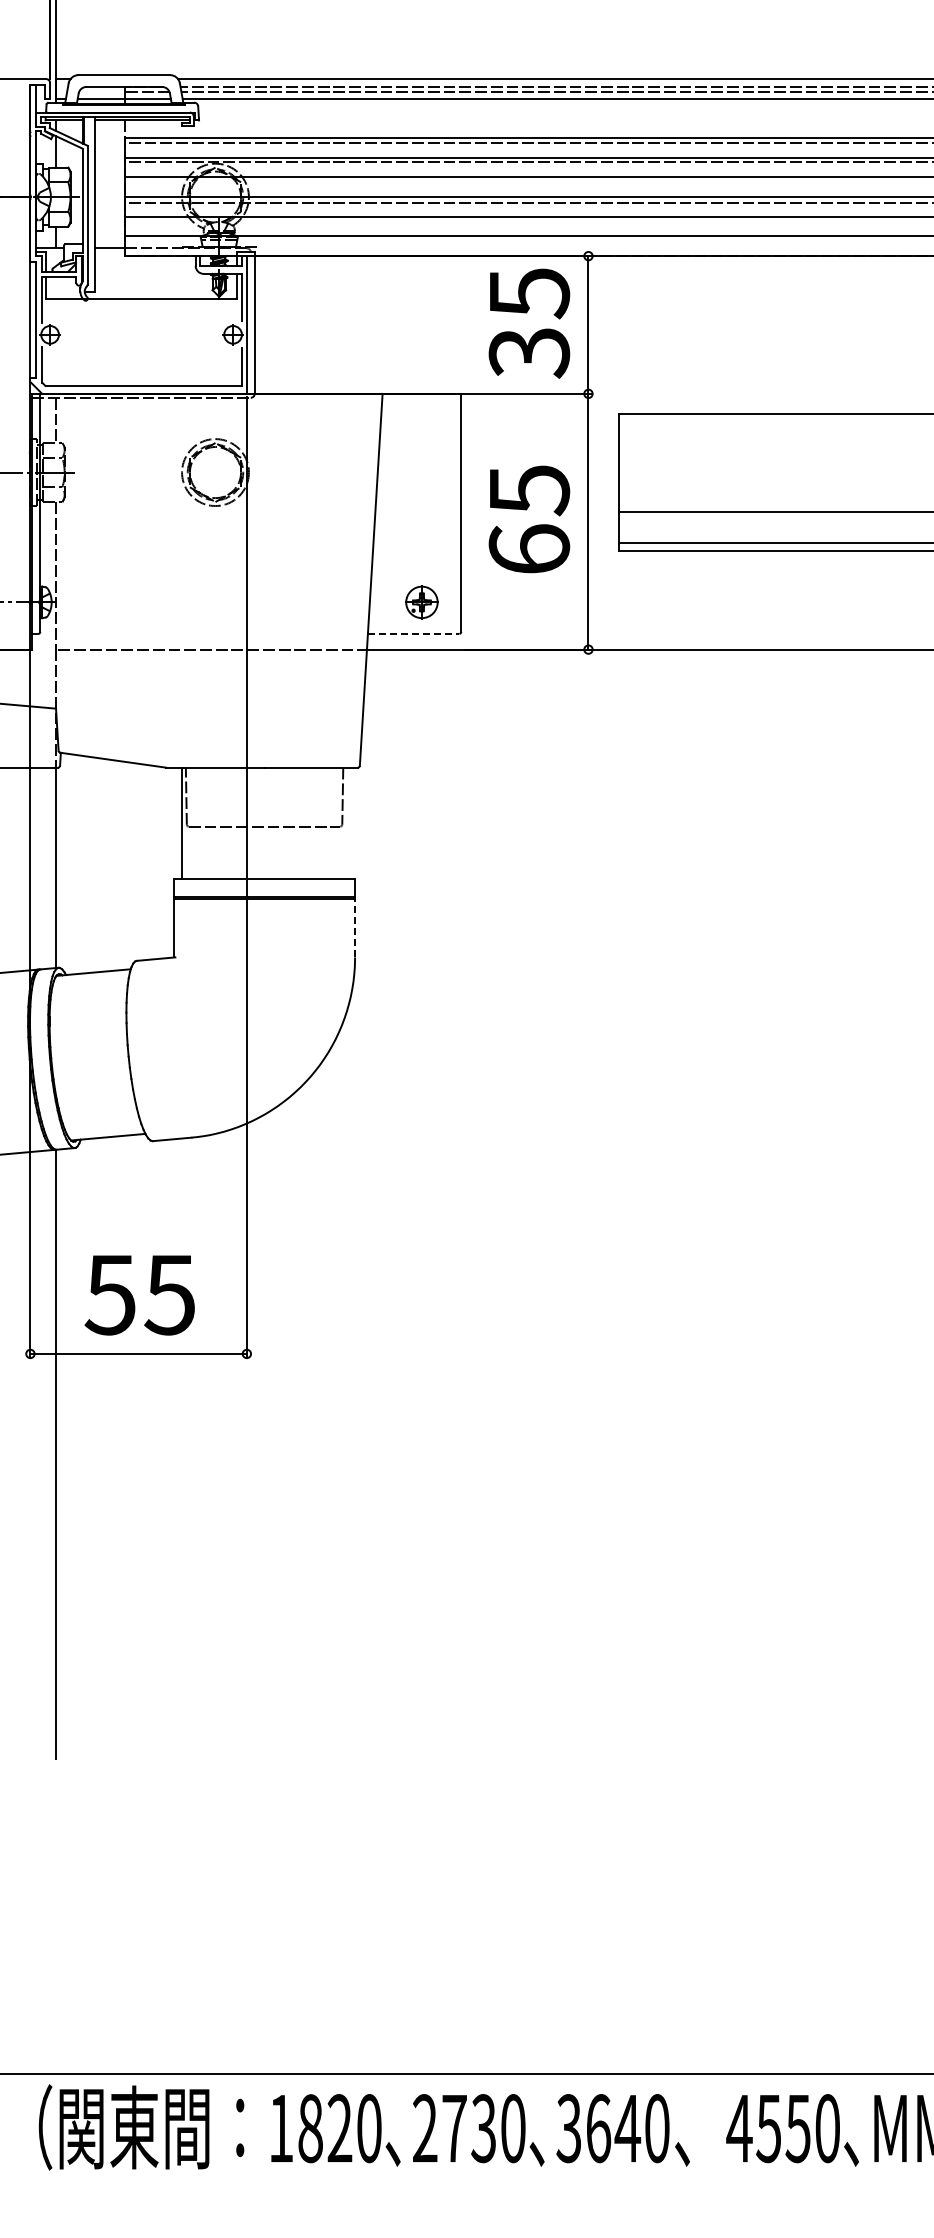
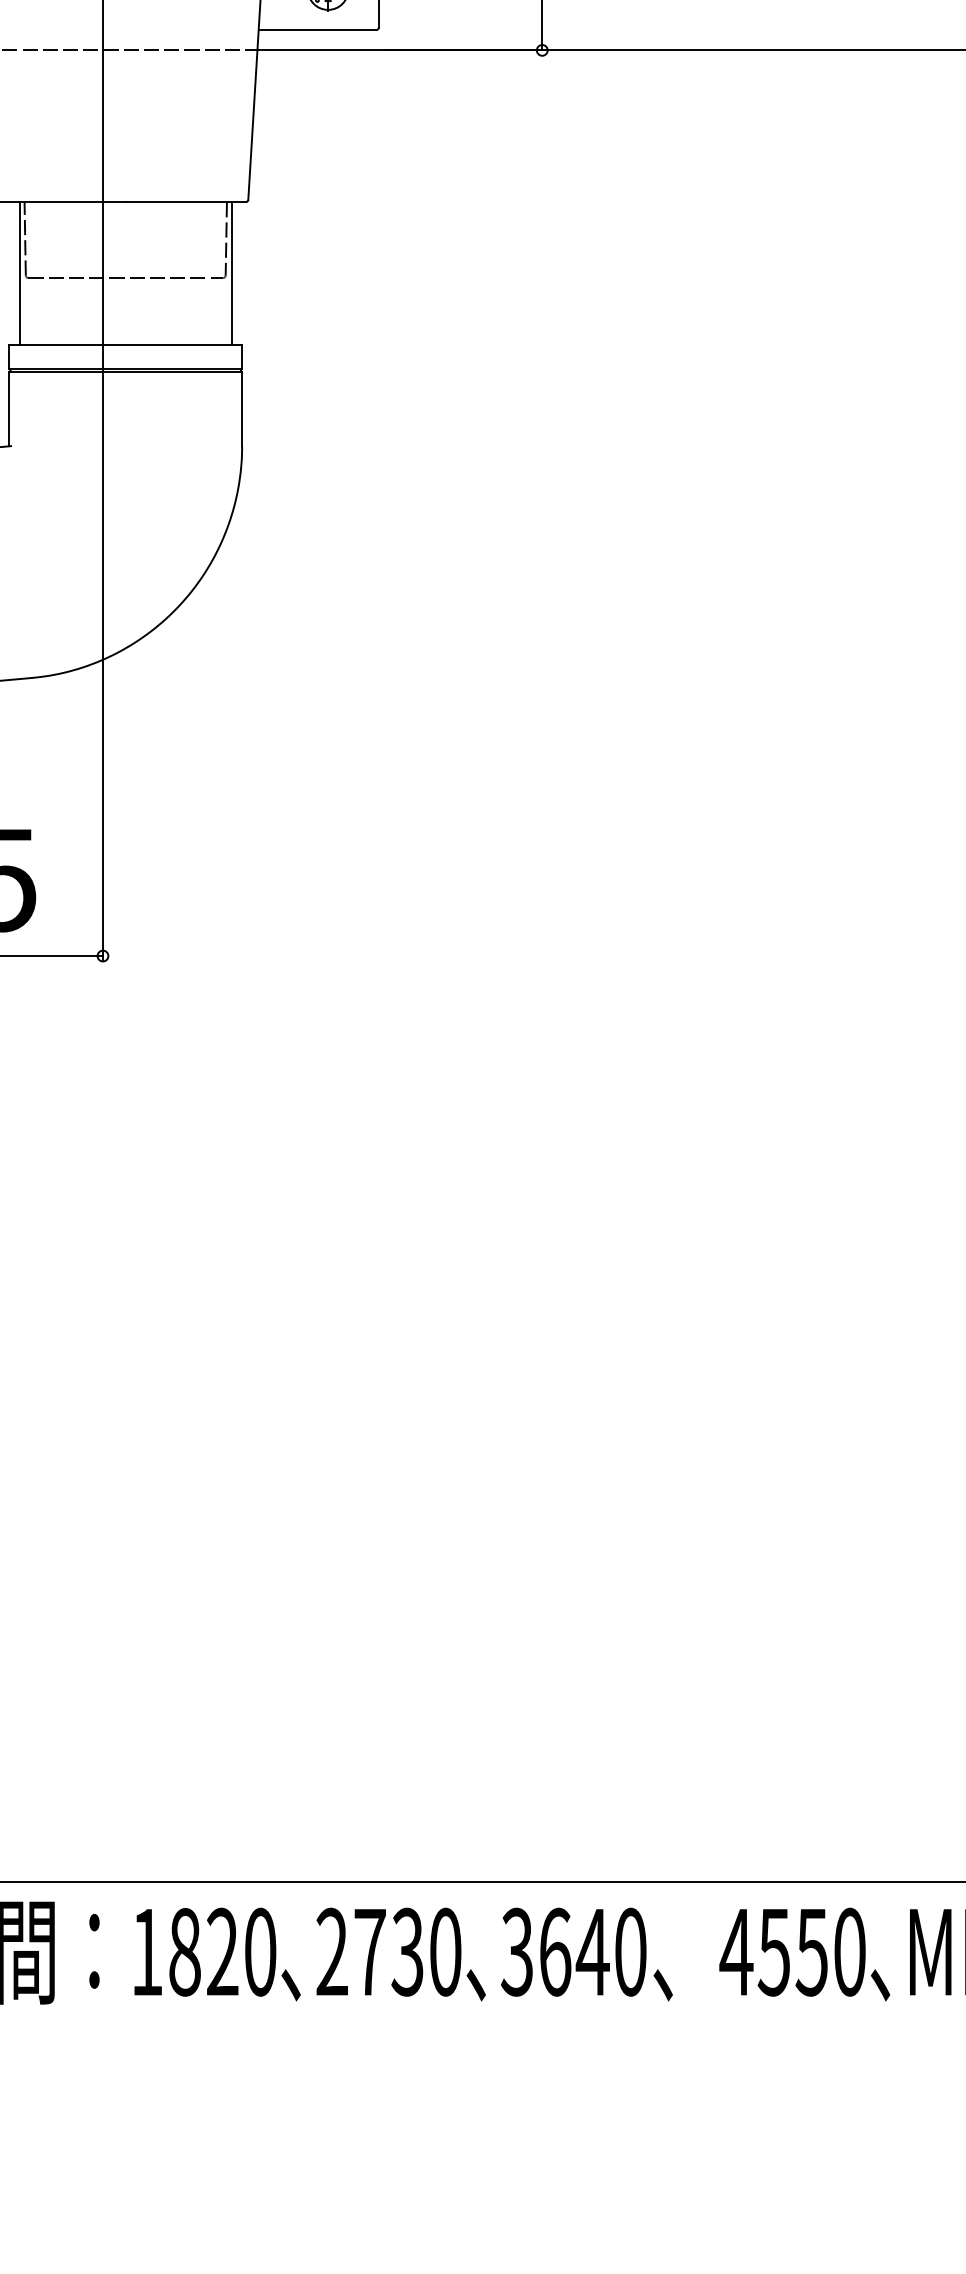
line: (413, 633) -> (317, 29), dashed -> solid
line: (347, 822) -> (232, 272), added
line: (355, 927) -> (242, 407), dashed -> solid

